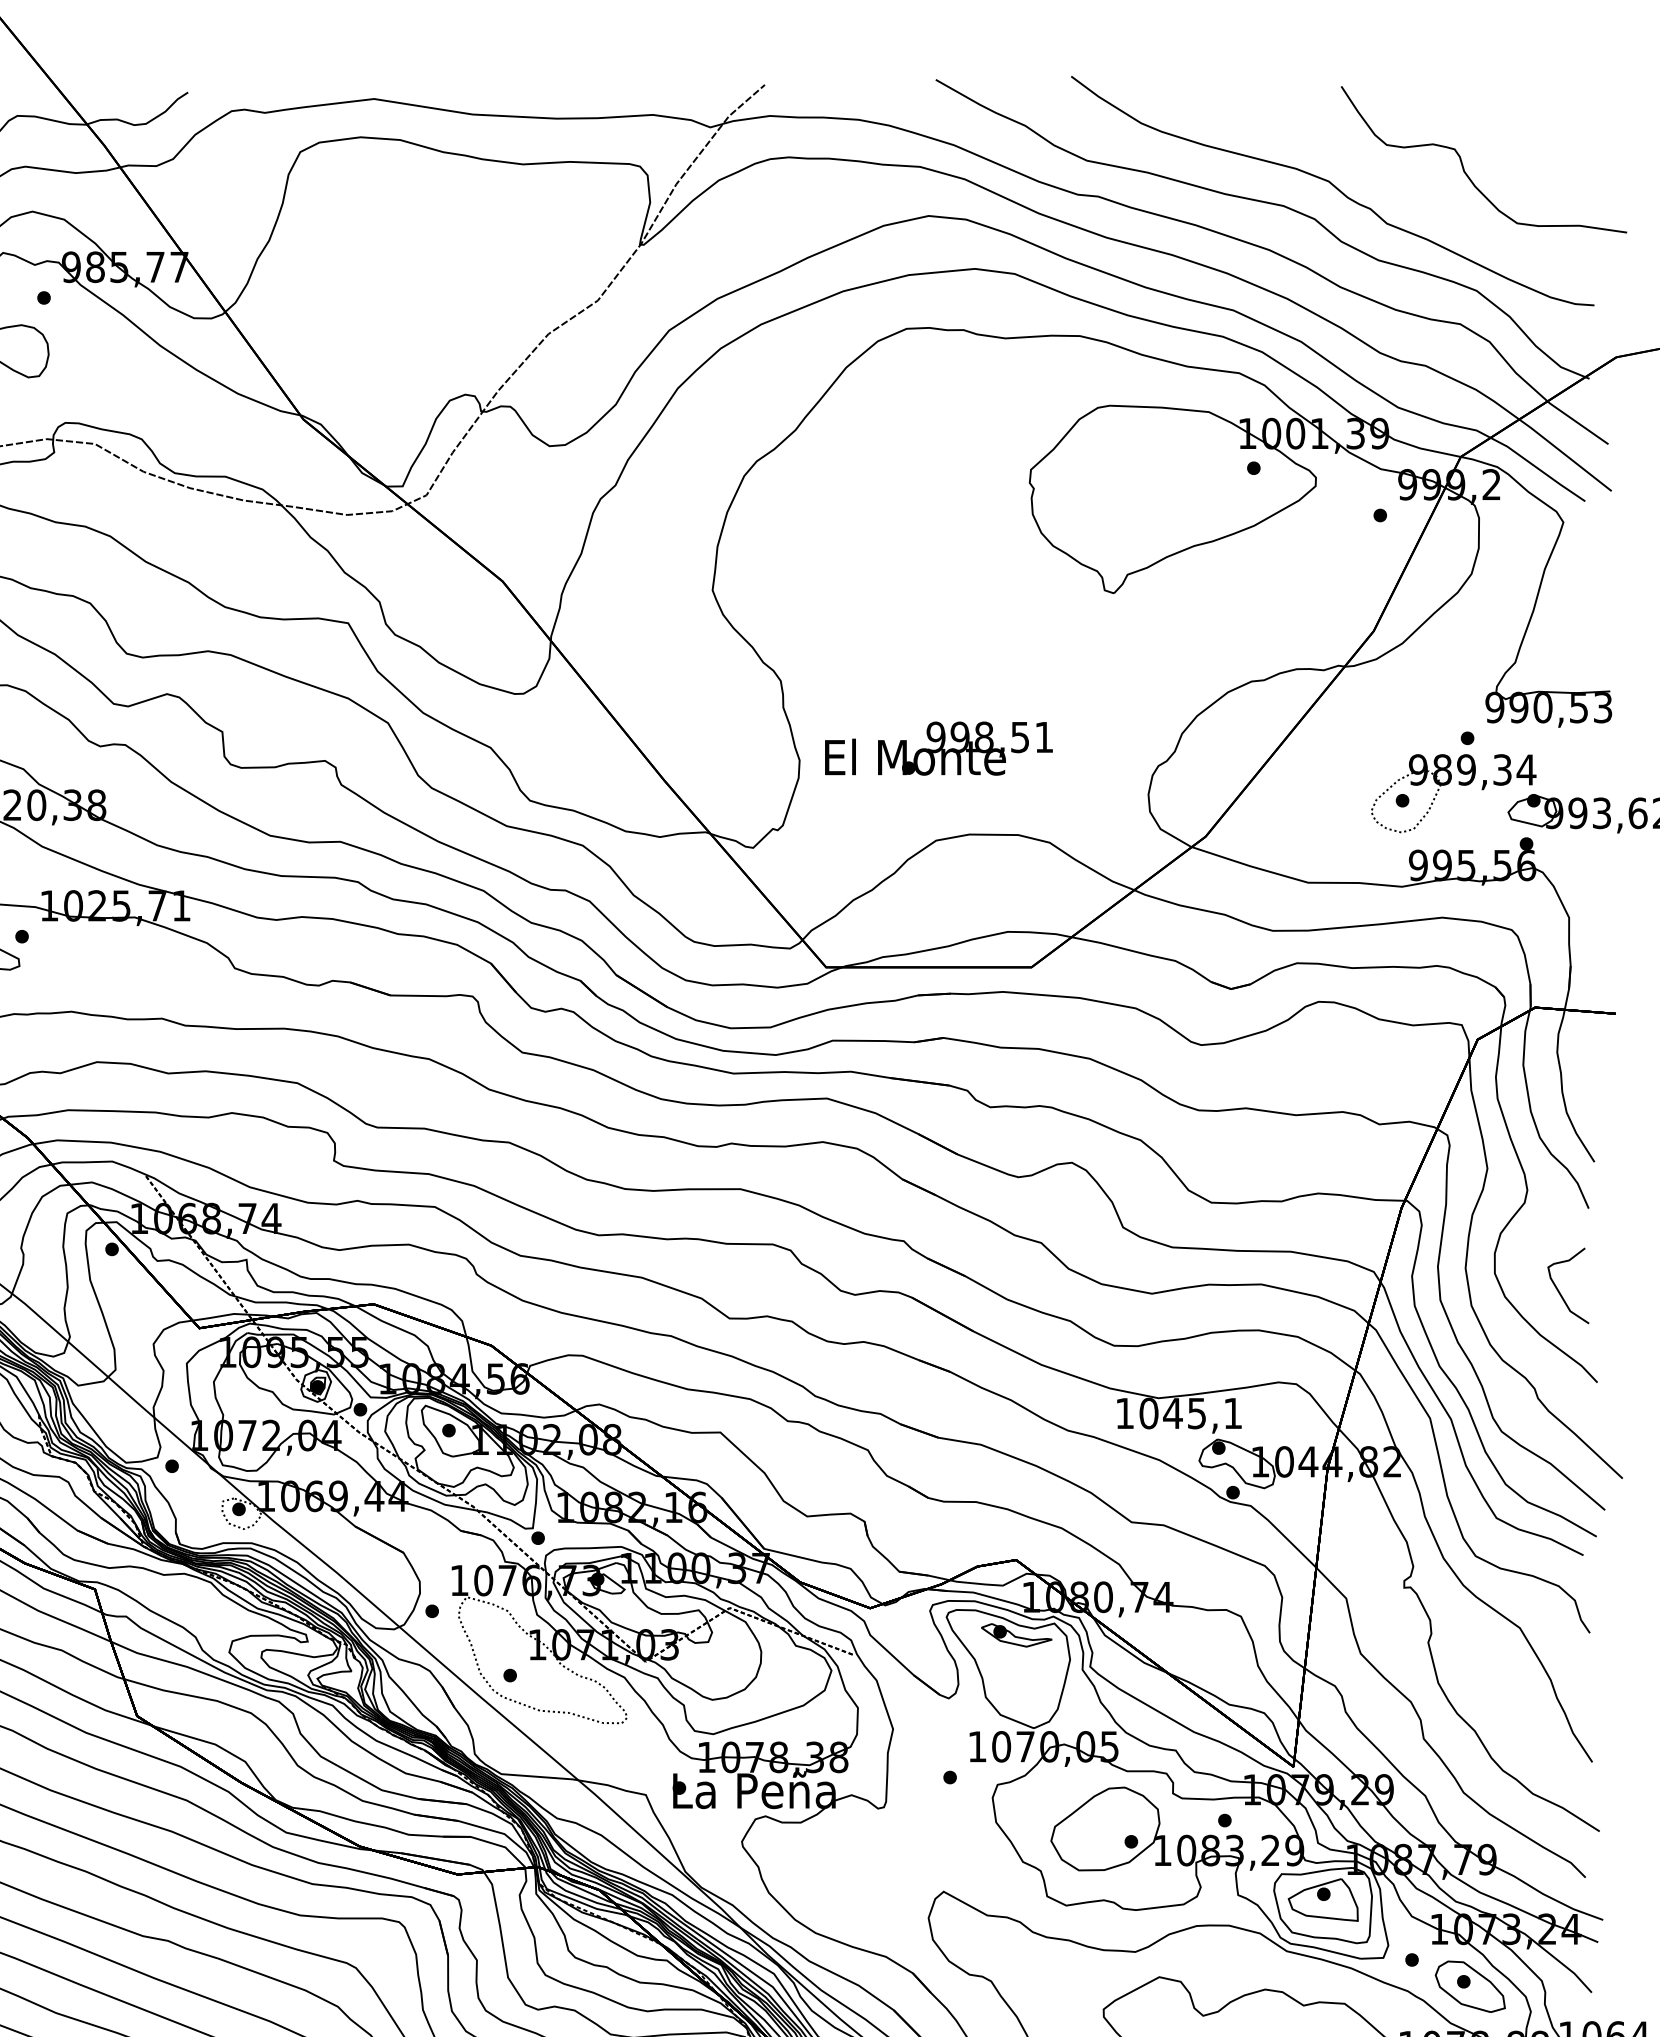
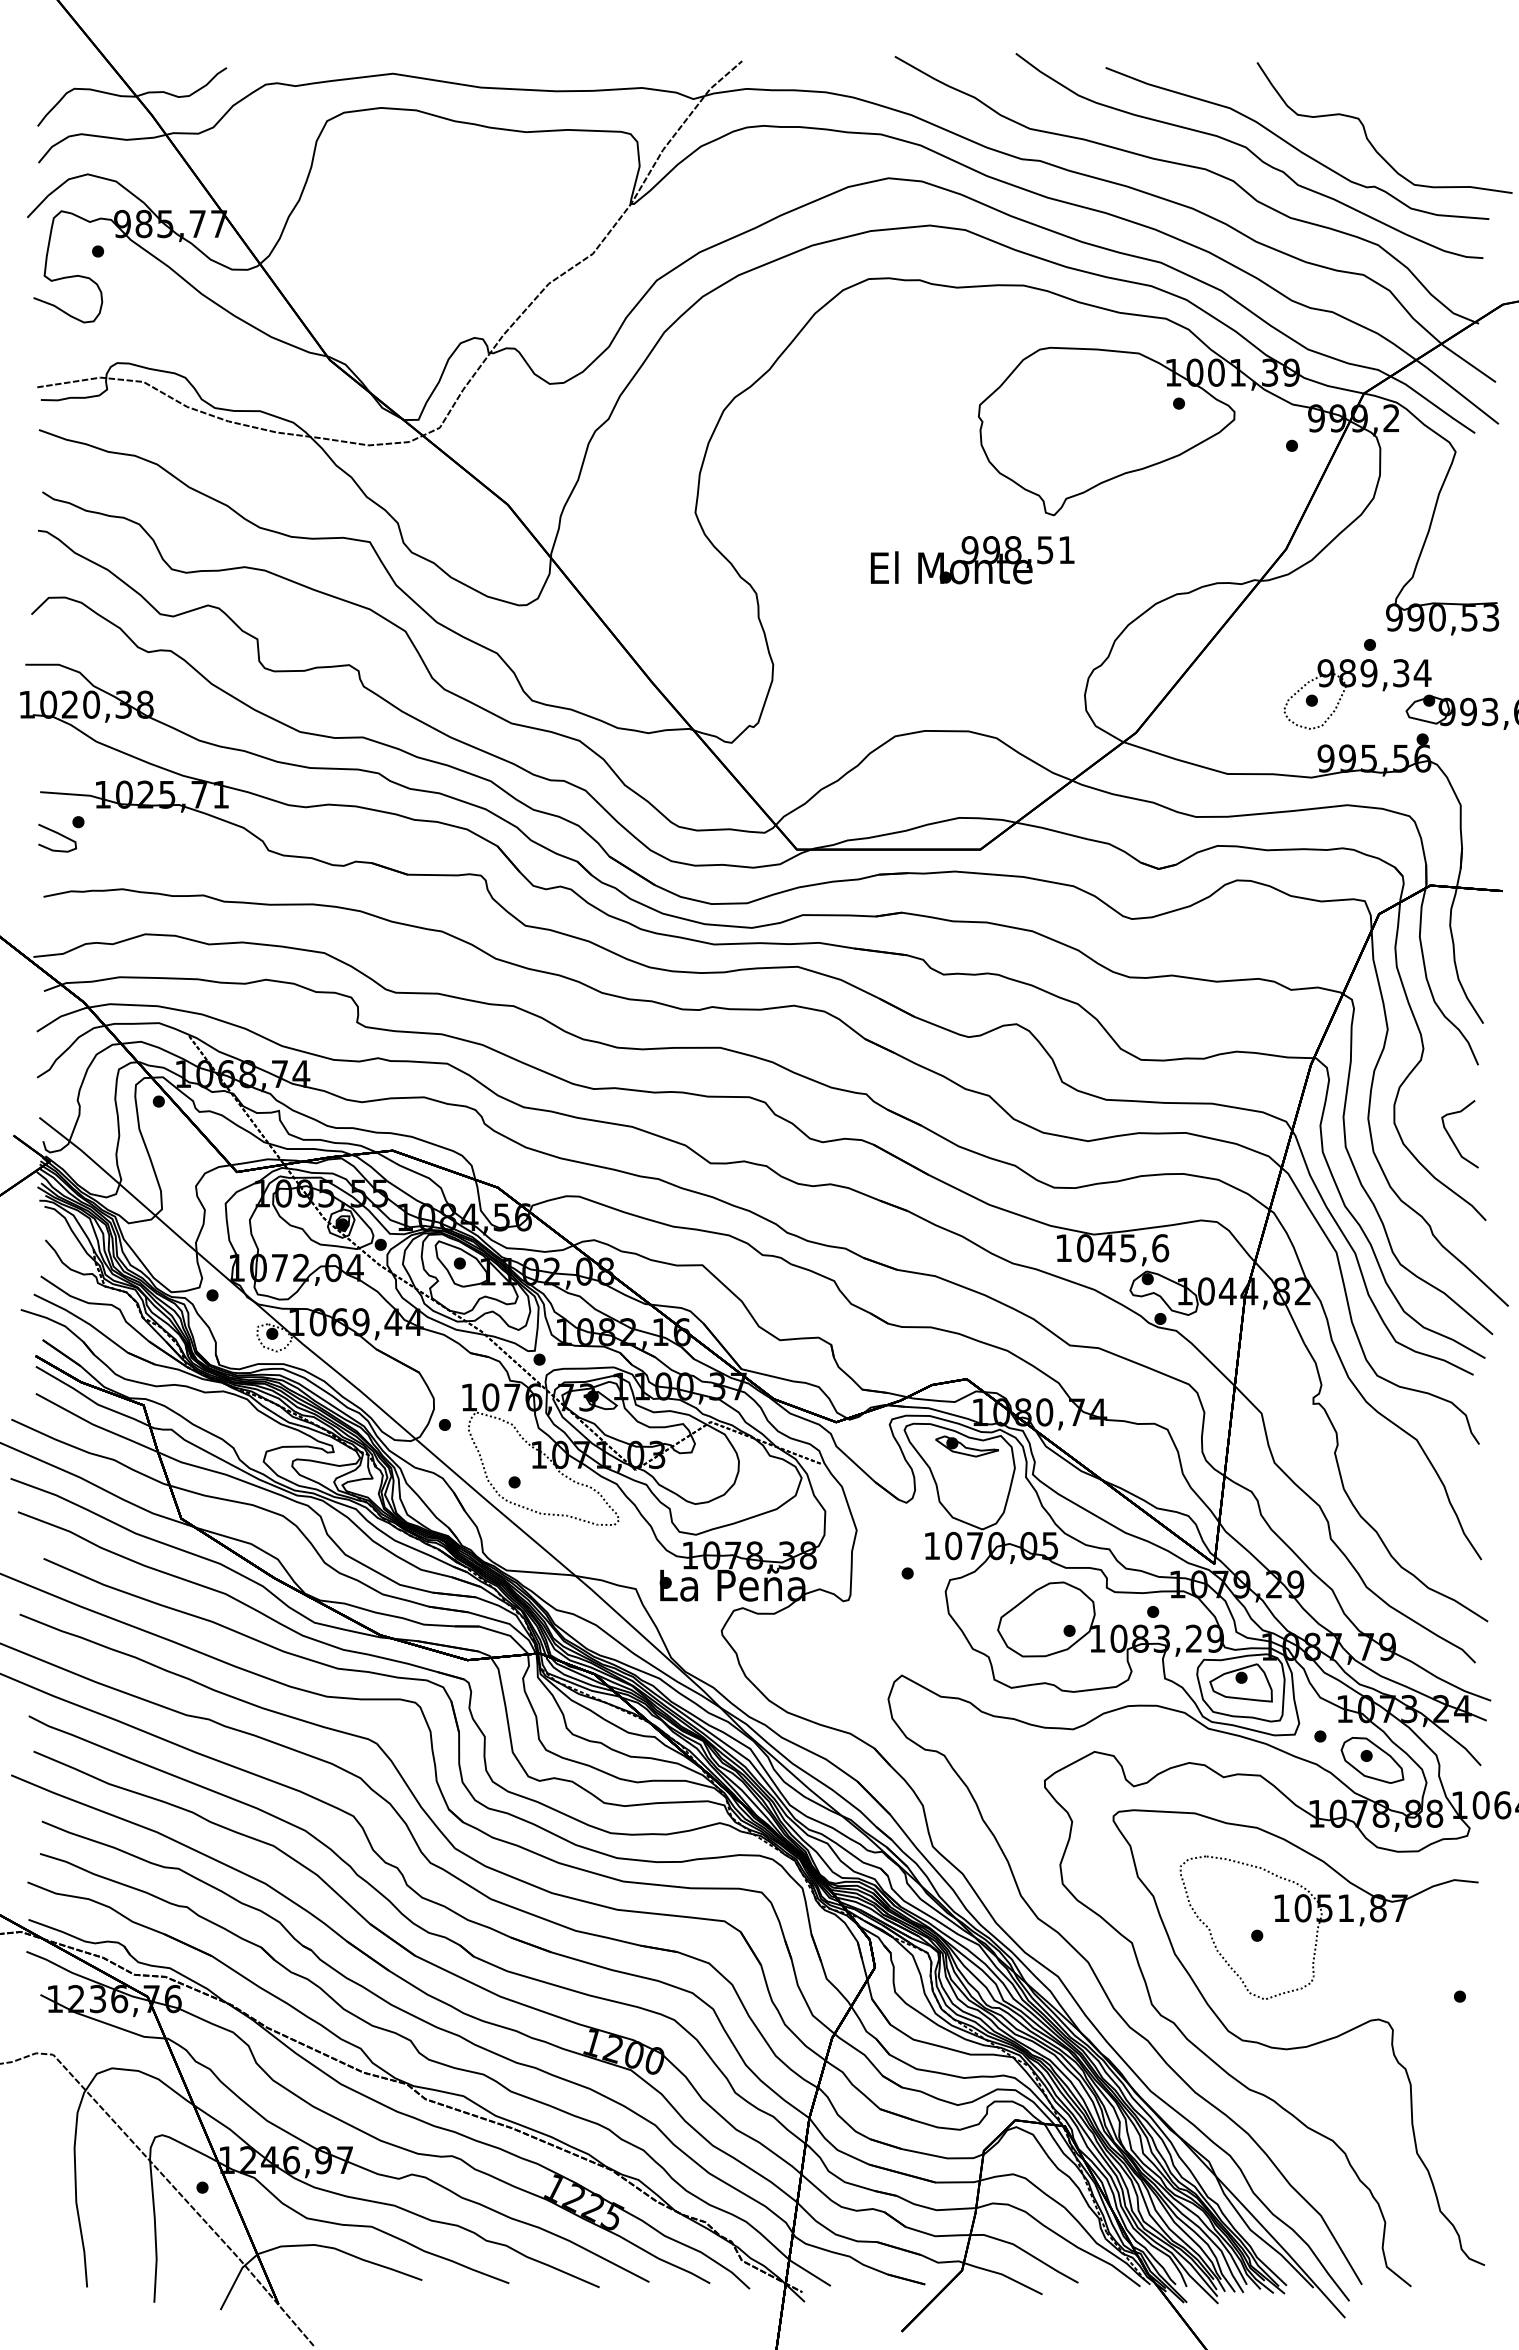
curve: (1385, 181) -> (1296, 147), added
text: (938, 748) -> (972, 560), moved
text: (1233, 1413) -> (1160, 1248), 1045,1 -> 1045,6

